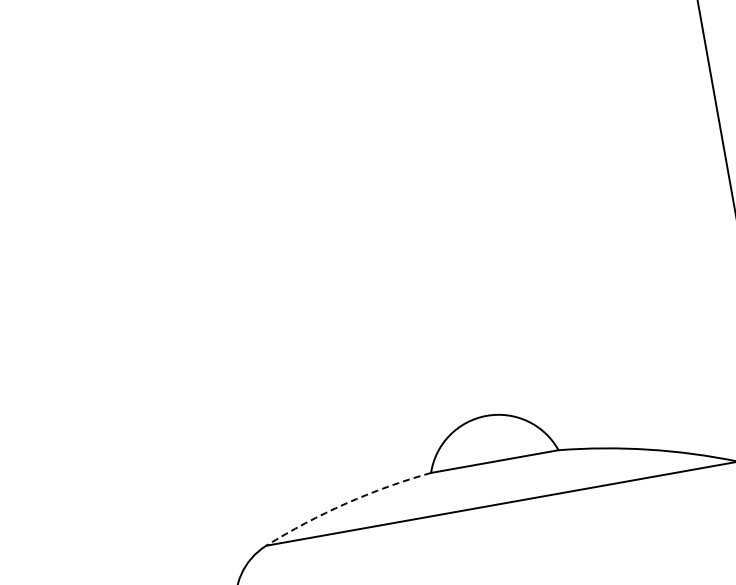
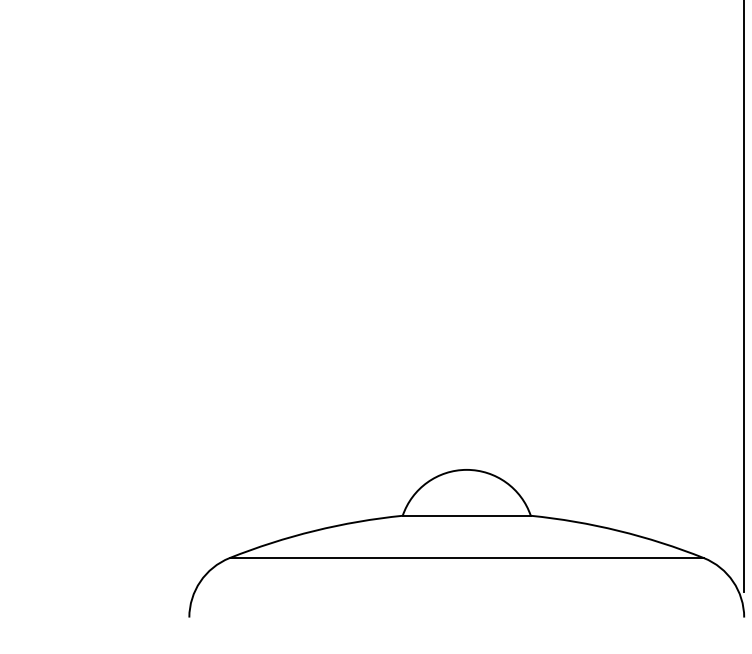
arc: (345, 503) -> (314, 530), dashed -> solid

